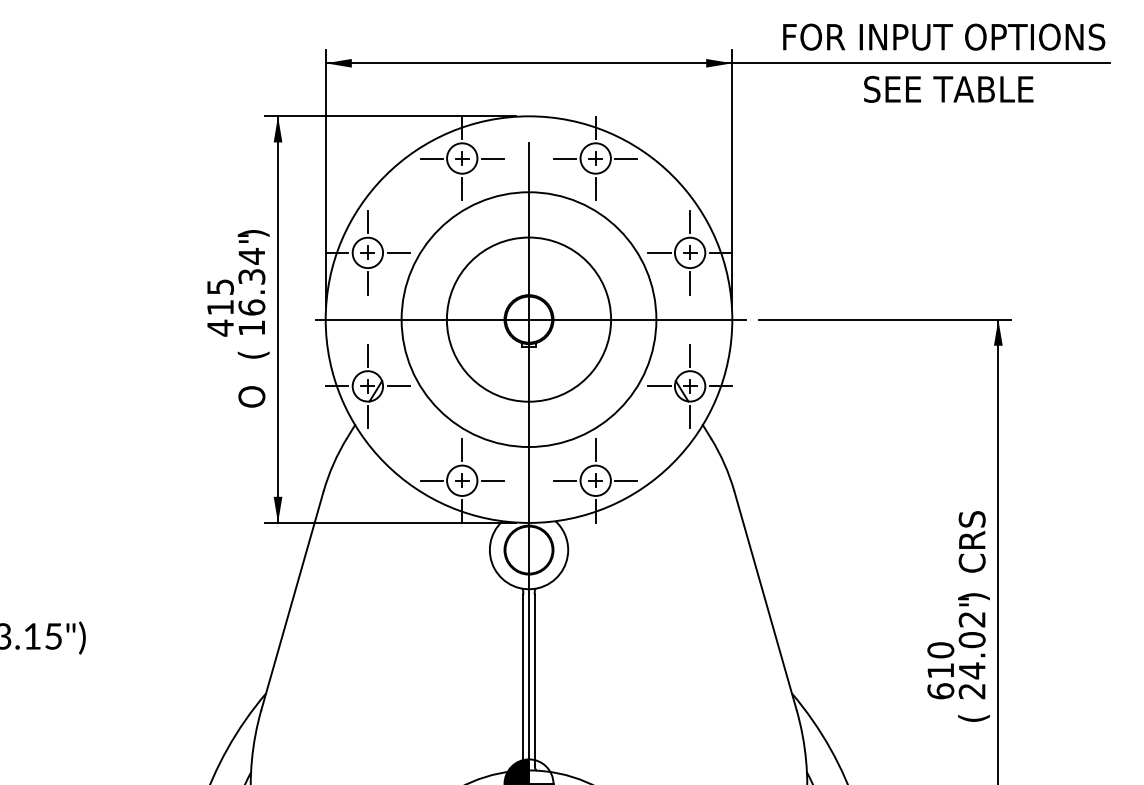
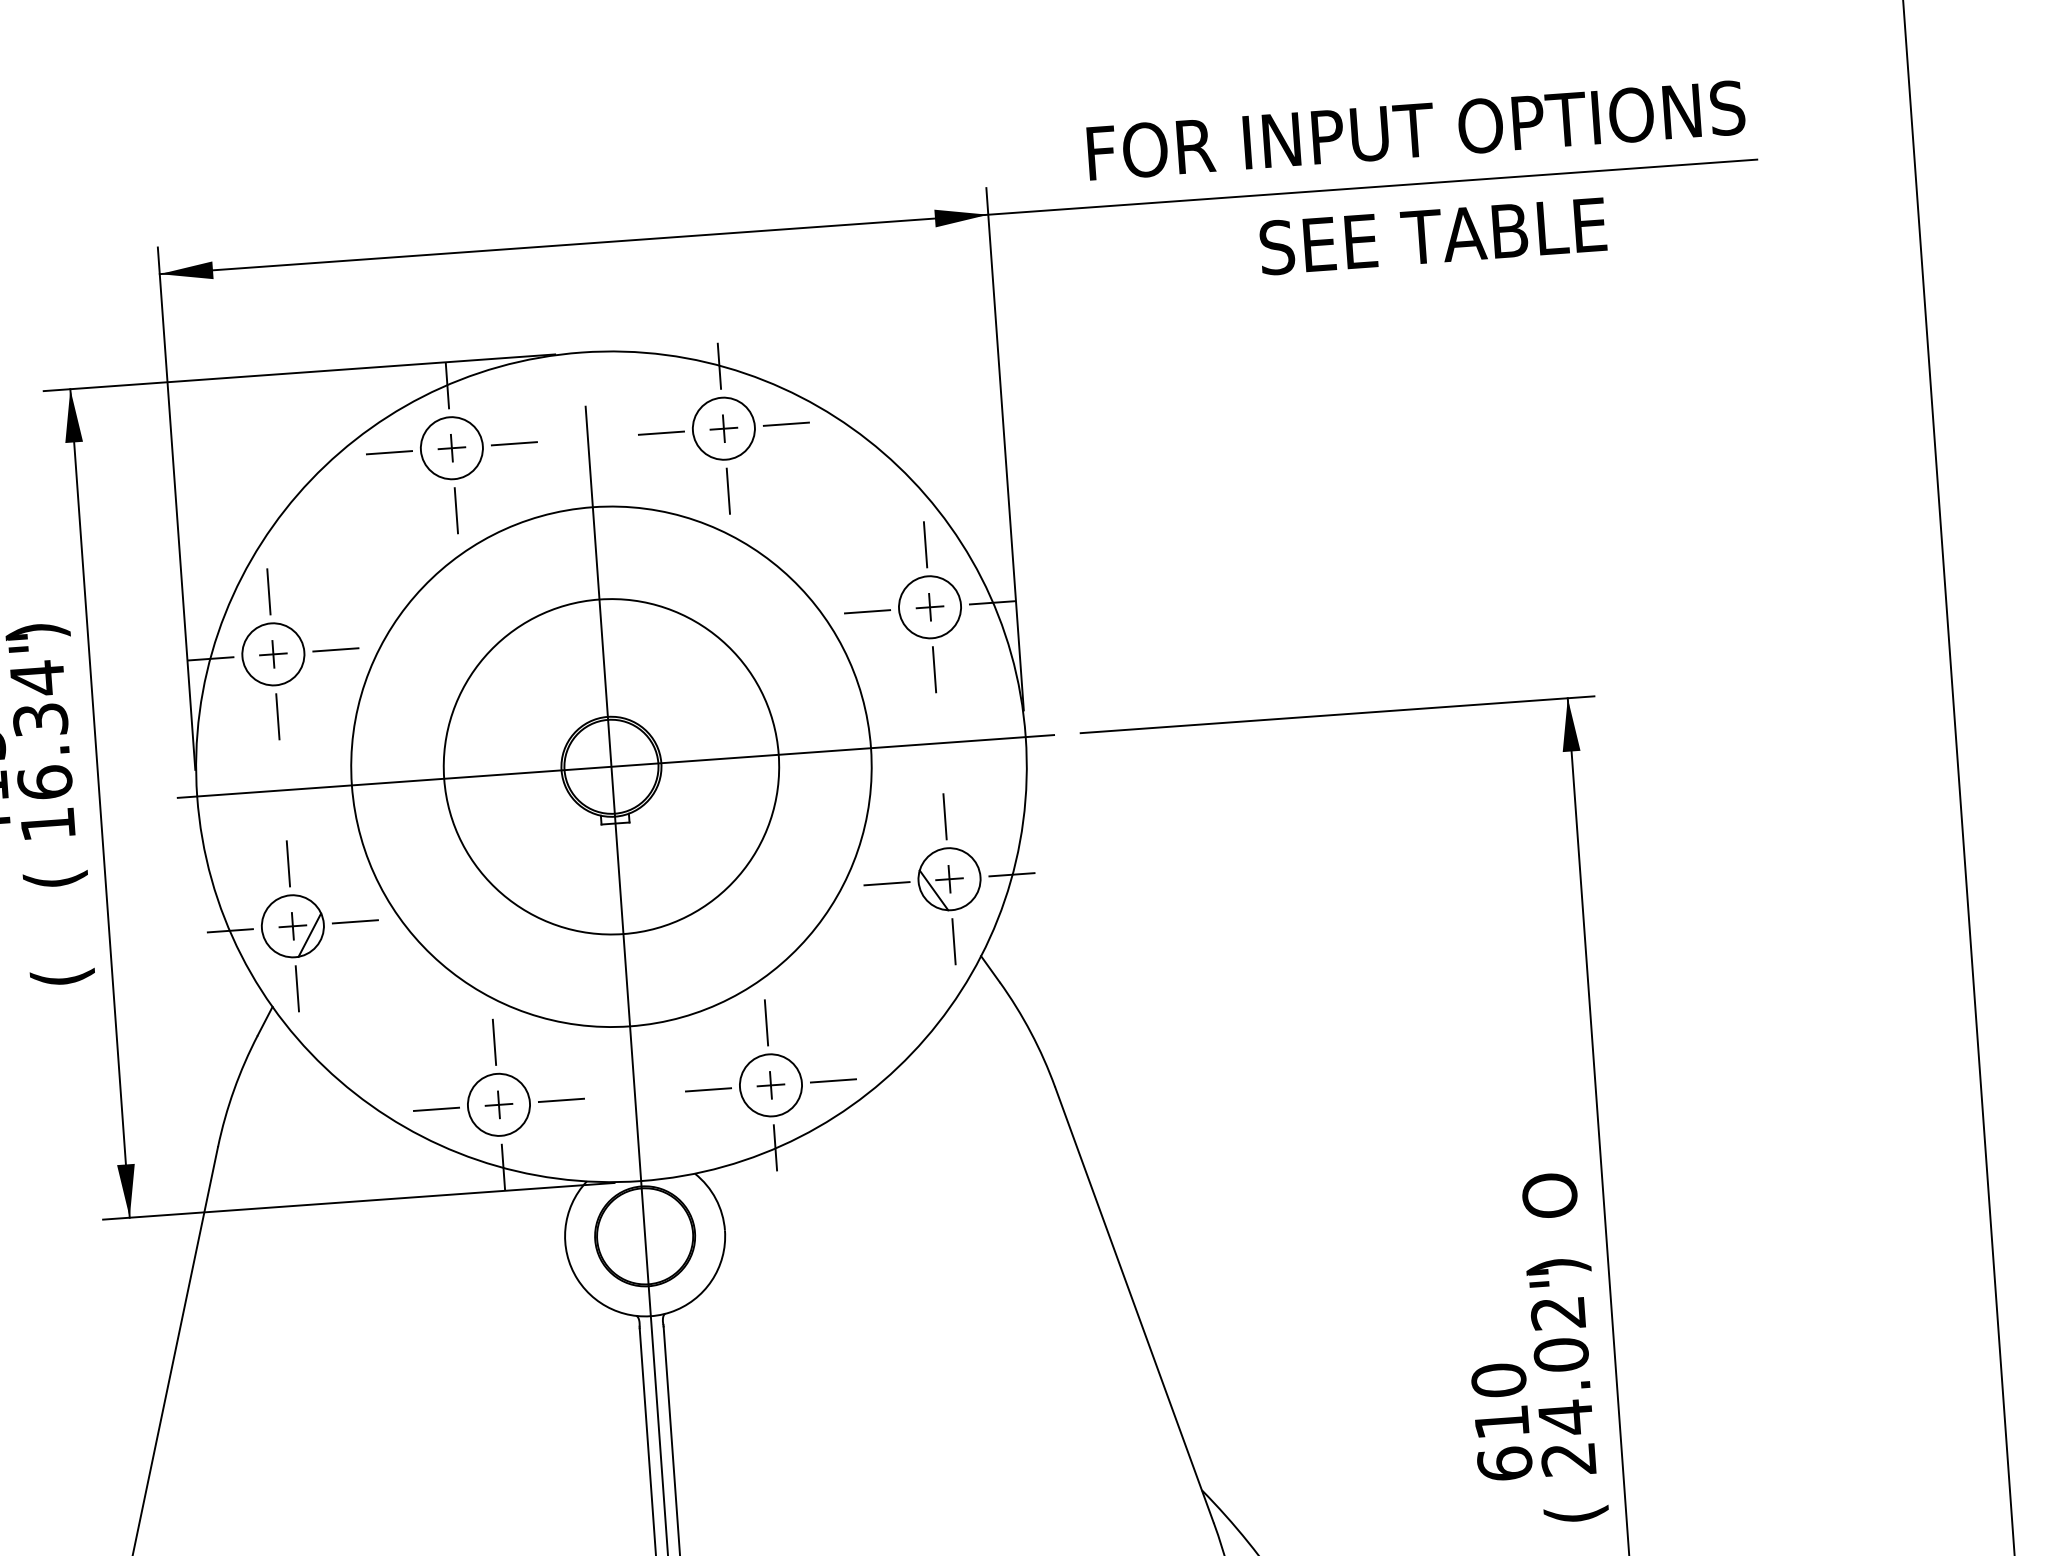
text: (253, 396) -> (61, 963), O -> (
text: (971, 539) -> (1545, 1150), CRS -> O

